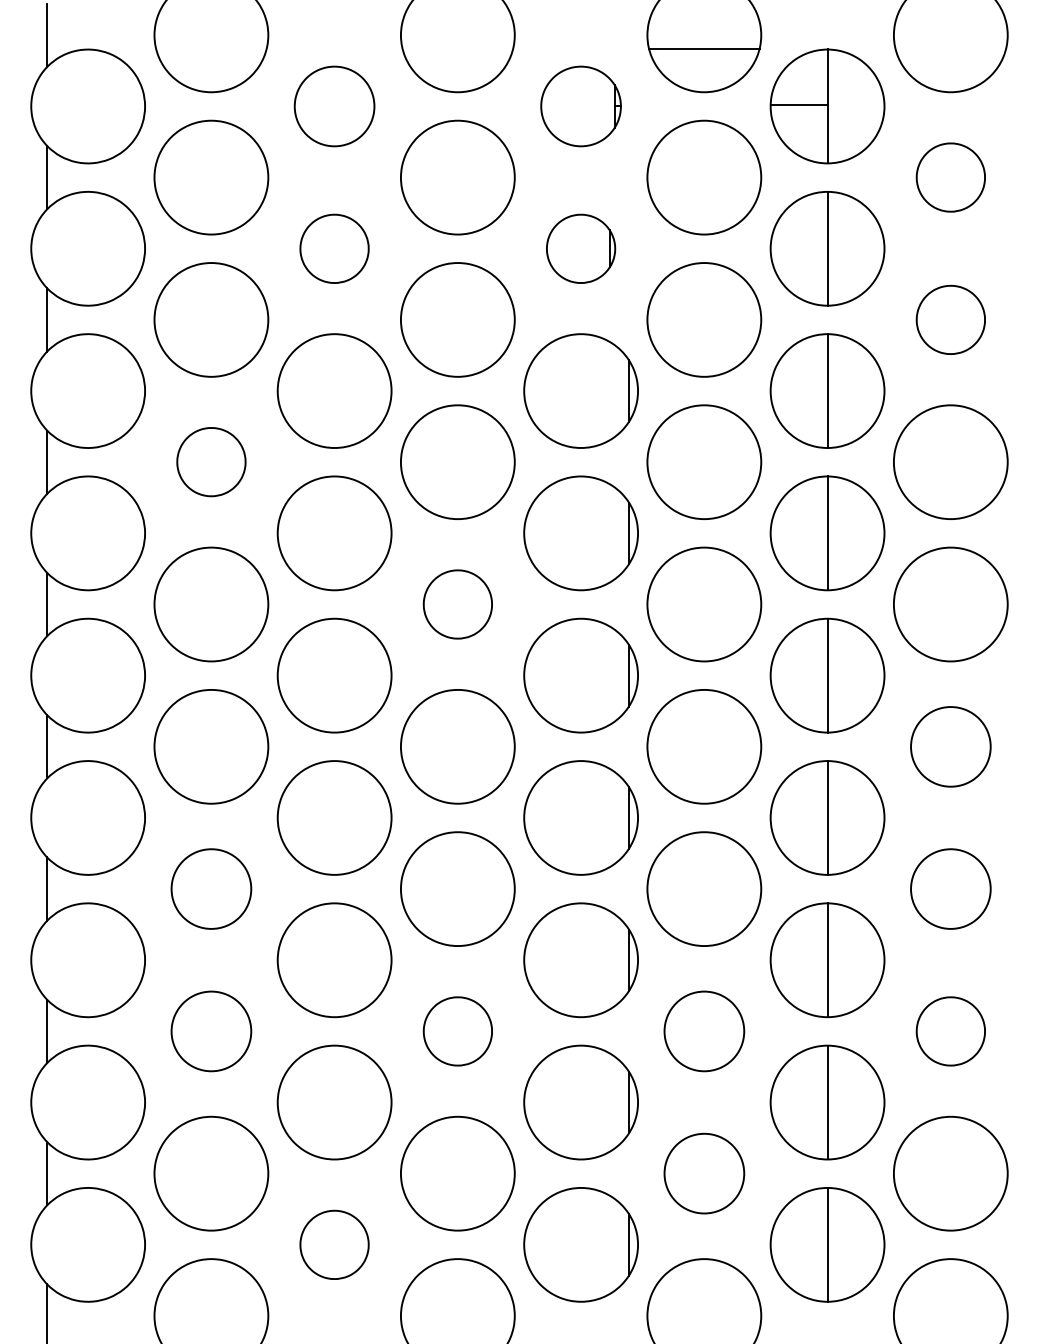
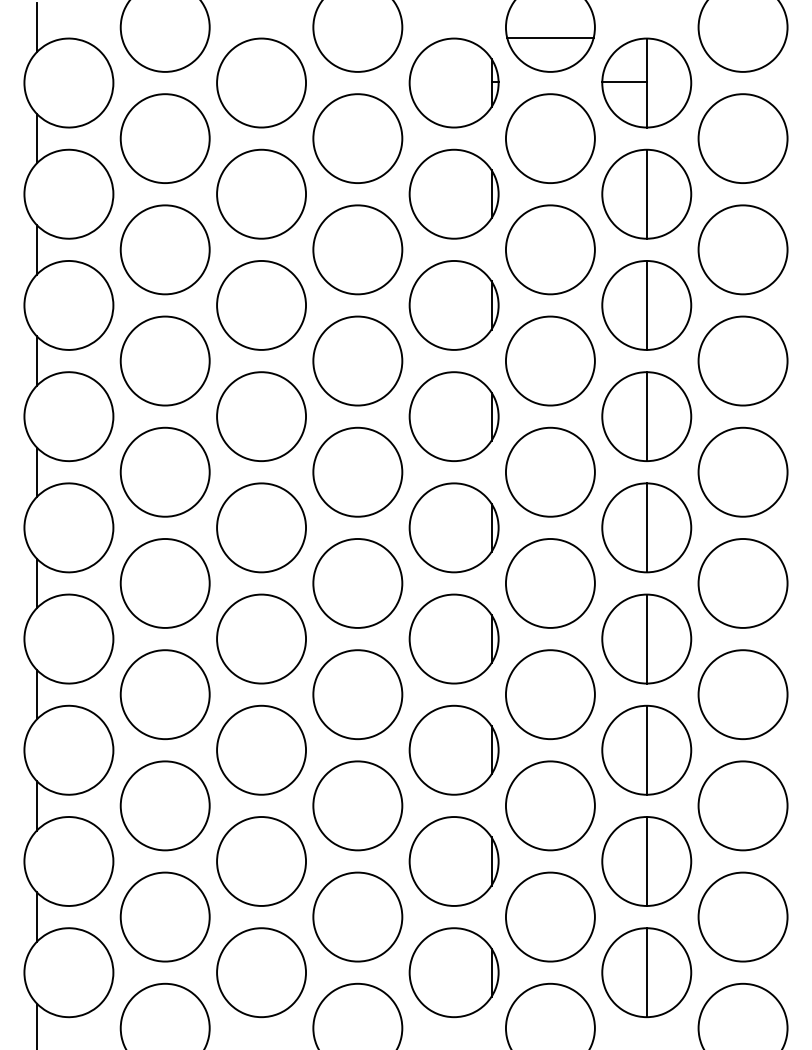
part: (334, 106) -> (261, 83), size x1.43
part: (580, 106) -> (453, 83), size x1.43
part: (950, 177) -> (742, 138), size x1.67
part: (334, 248) -> (261, 194), size x1.67
part: (580, 248) -> (453, 194), size x1.67
part: (950, 319) -> (742, 249), size x1.67
part: (211, 461) -> (165, 360), size x1.67
part: (457, 604) -> (357, 472), size x1.67
part: (950, 746) -> (742, 583), size x1.43
part: (211, 888) -> (165, 694), size x1.43
part: (950, 888) -> (742, 694), size x1.43
part: (211, 1031) -> (165, 805), size x1.43
part: (457, 1031) -> (357, 805), size x1.67
part: (704, 1031) -> (550, 805), size x1.43
part: (950, 1031) -> (742, 805), size x1.67
part: (704, 1173) -> (550, 916), size x1.43
part: (334, 1244) -> (261, 972), size x1.67

